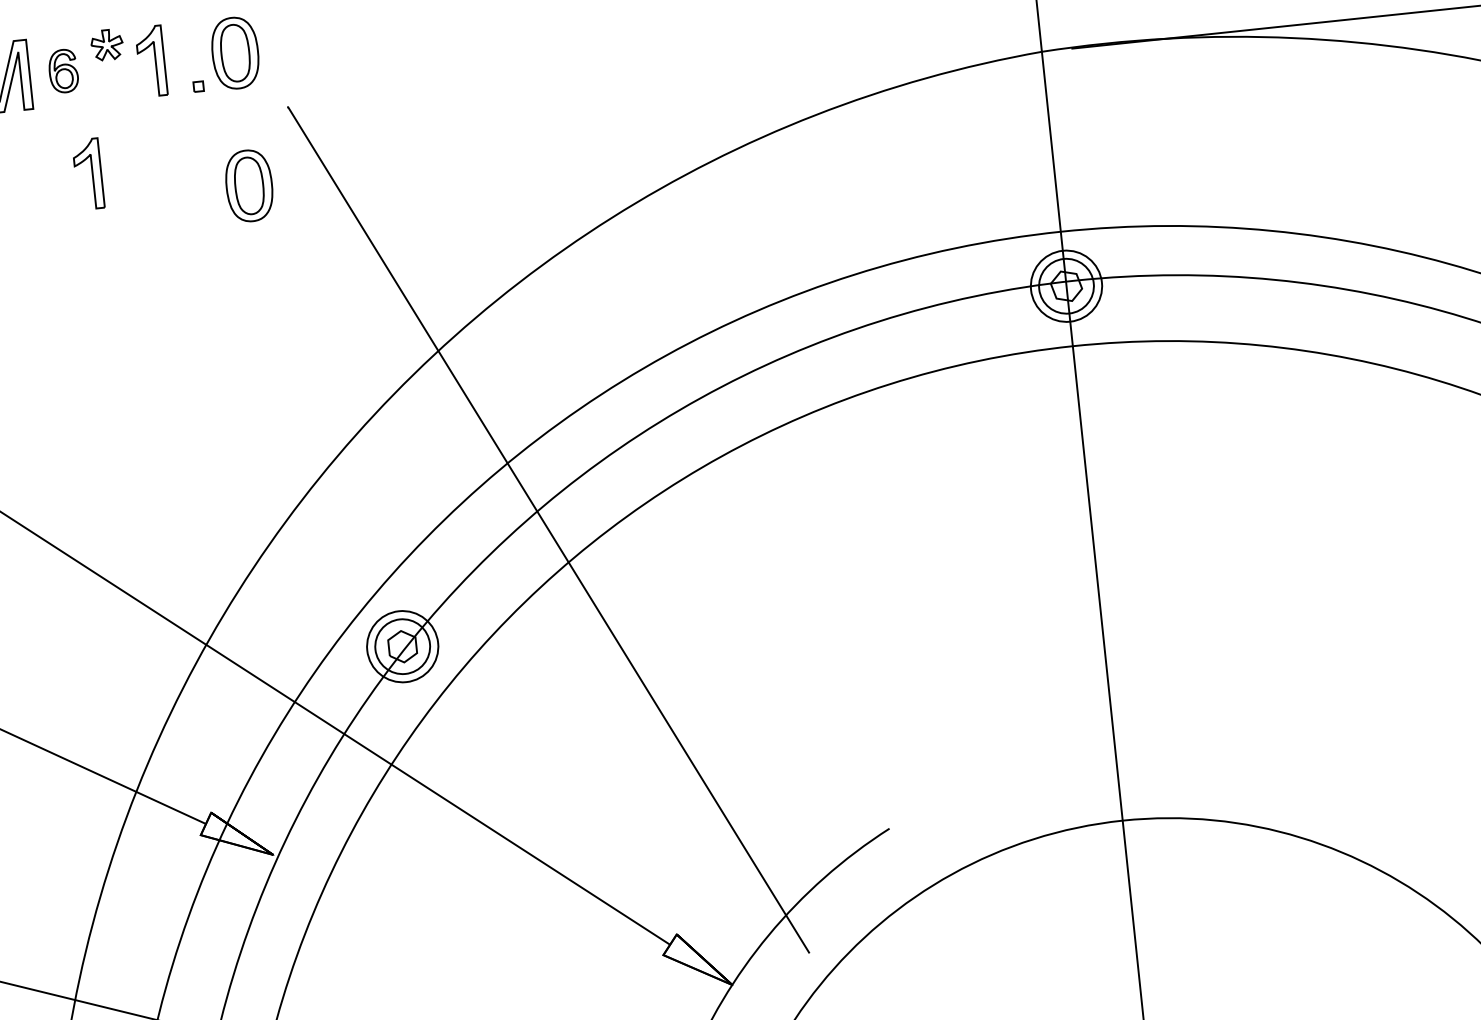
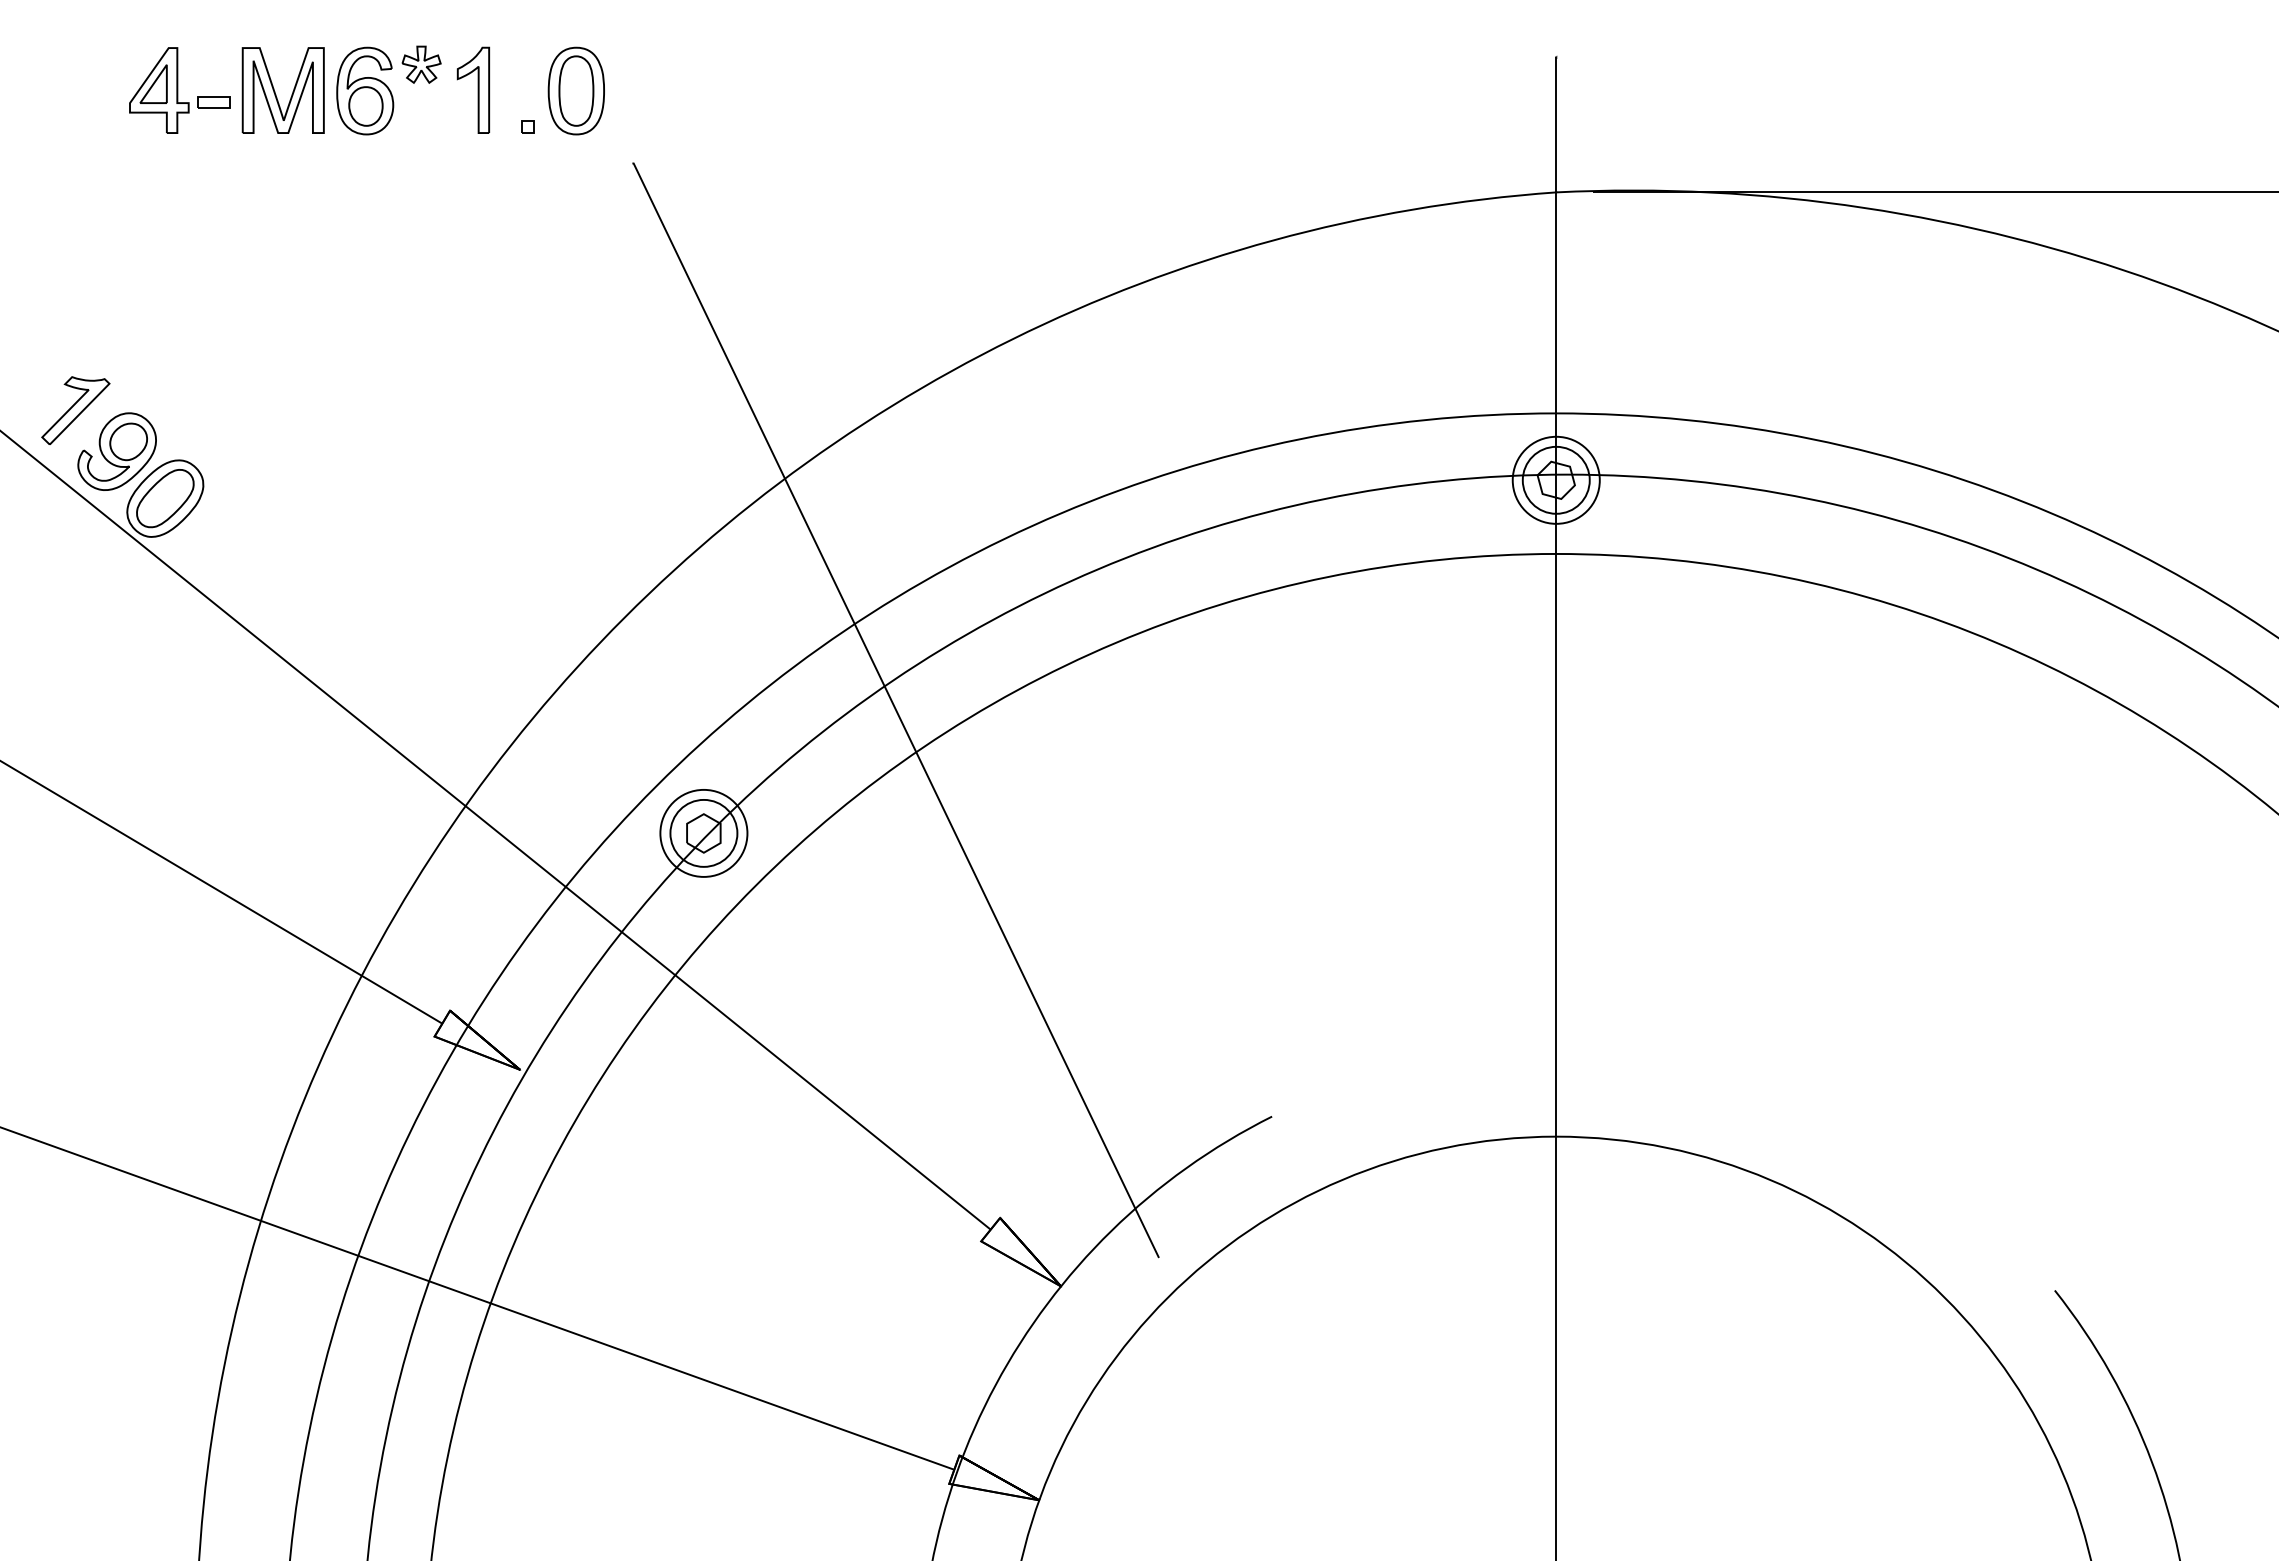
part: (63, 70) -> (365, 90), size x1.67
part: (87, 173) -> (381, 218), removed
part: (248, 185) -> (575, 253), removed

